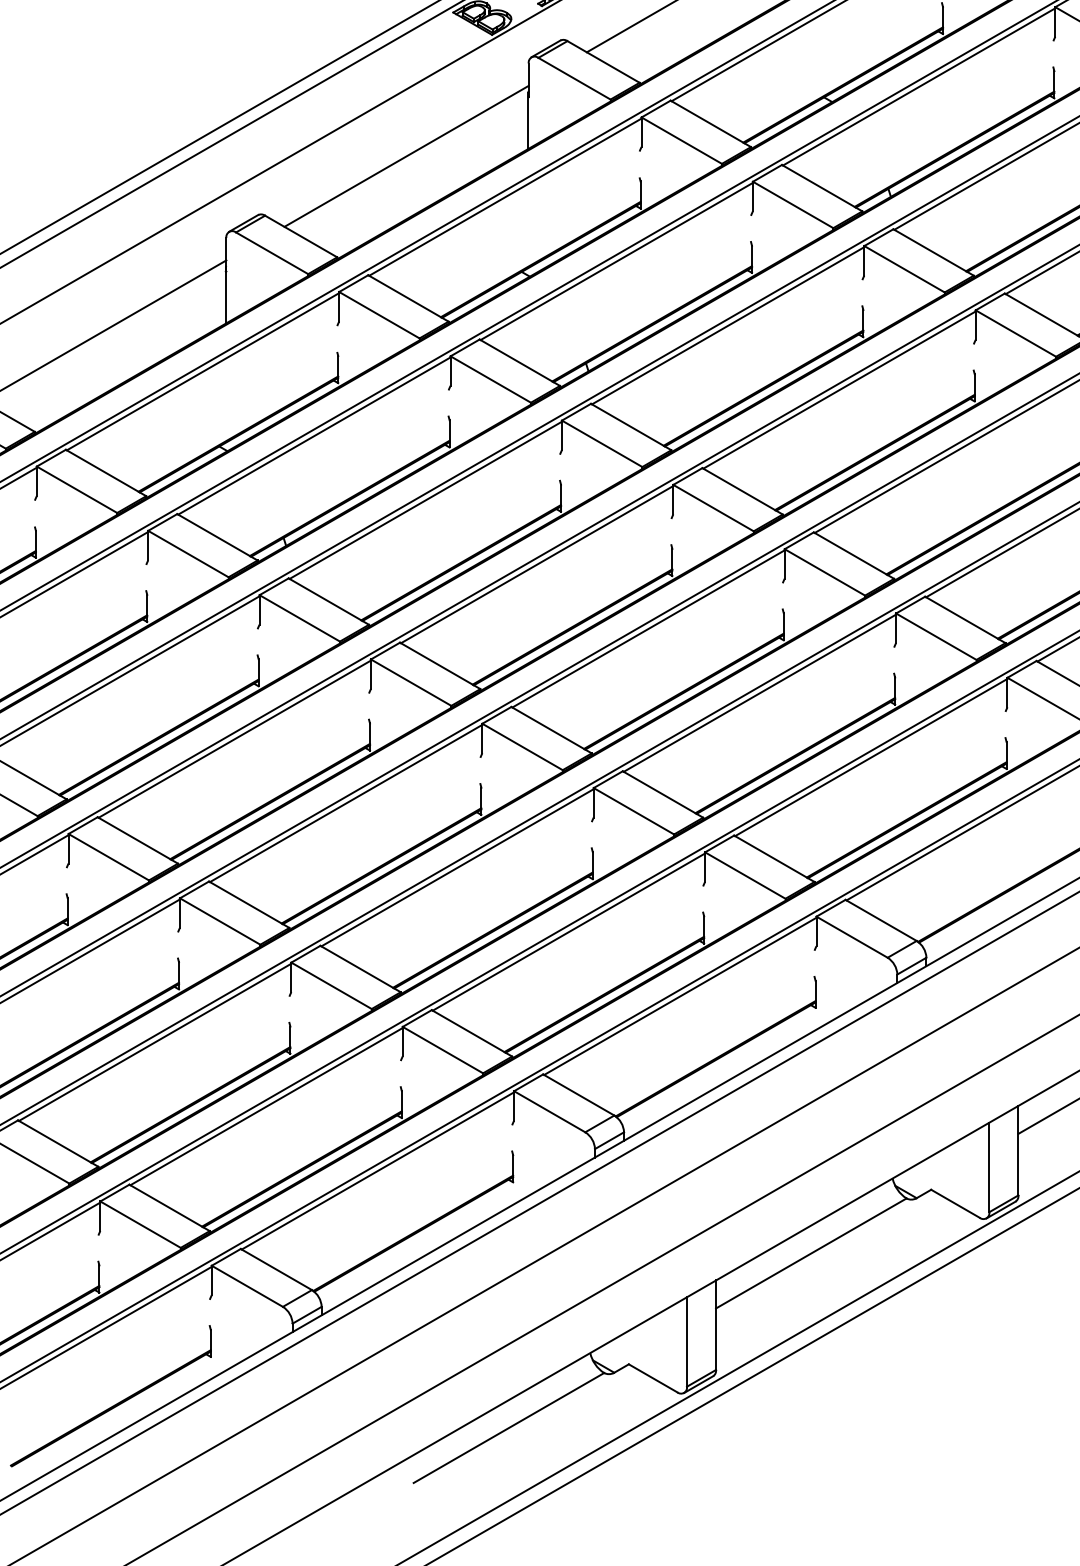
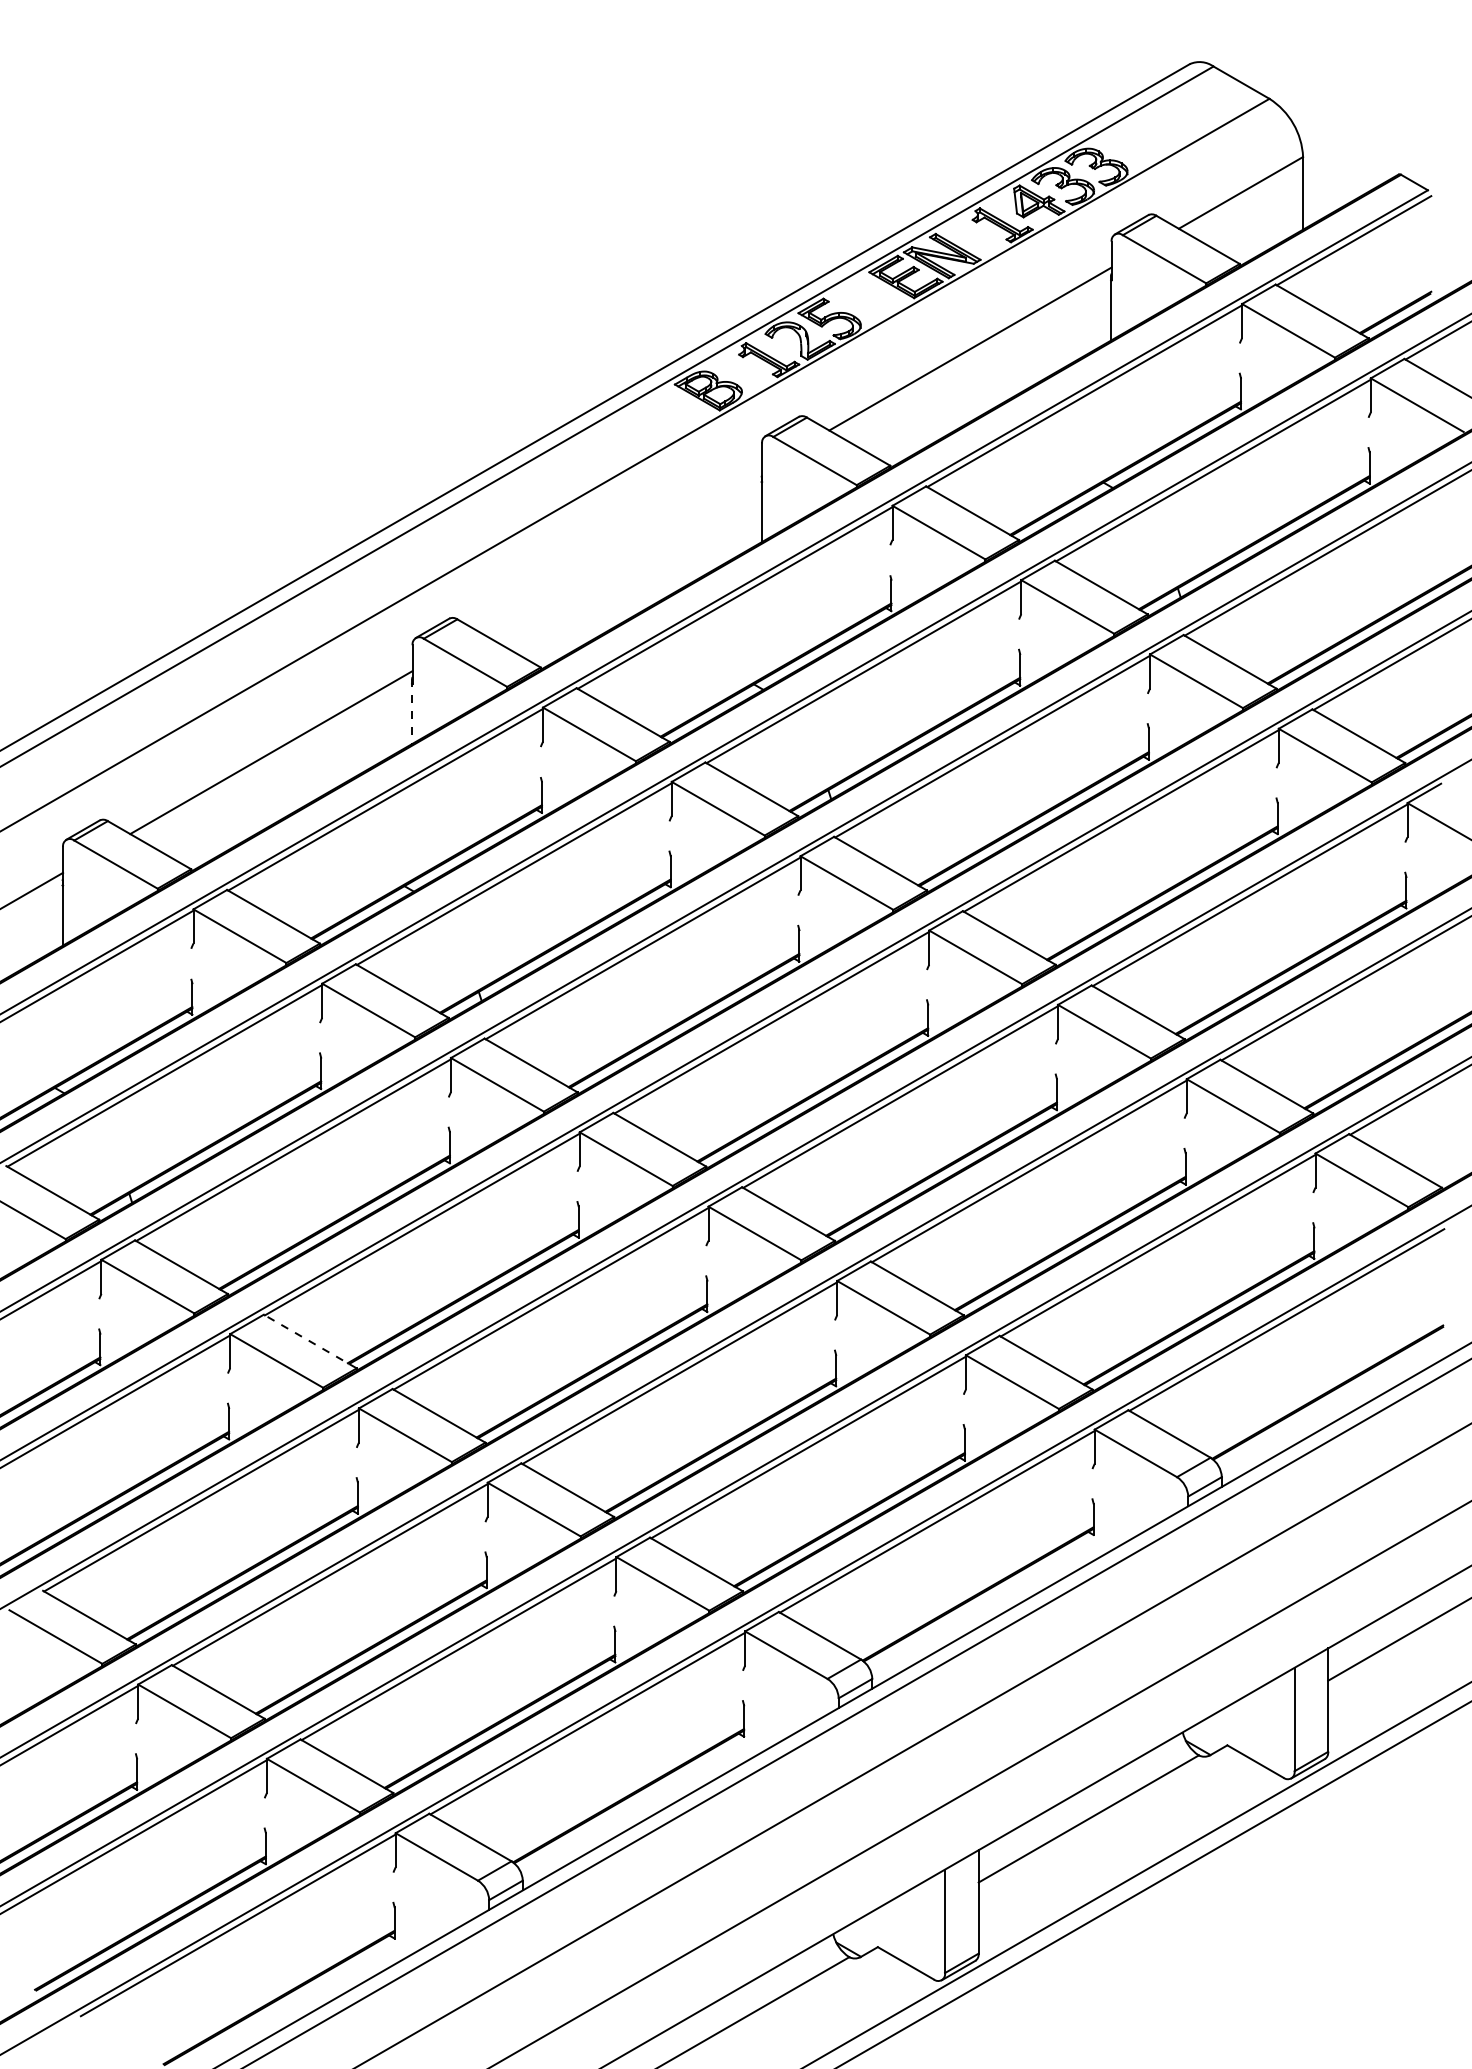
line: (406, 156) -> (620, 550), removed
line: (226, 296) -> (412, 712), solid -> dashed
line: (138, 840) -> (310, 1341), solid -> dashed

